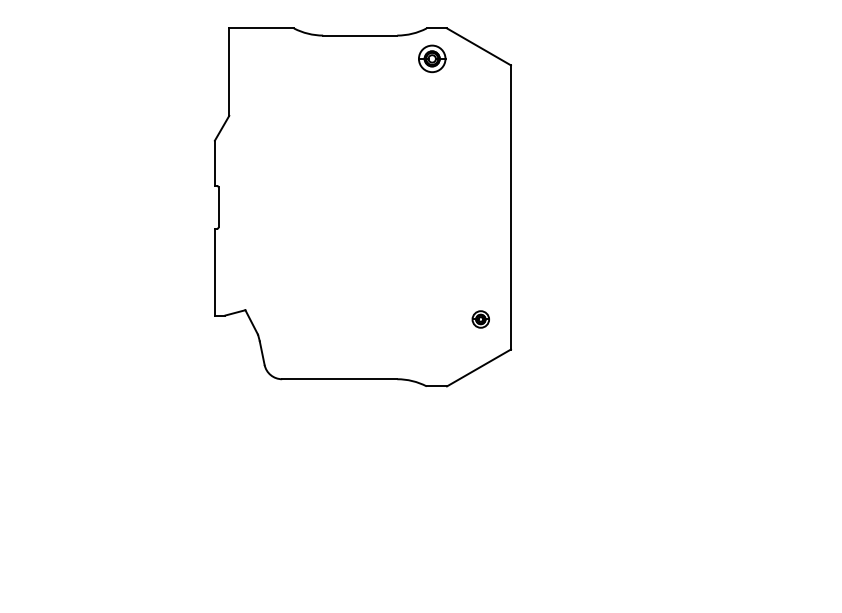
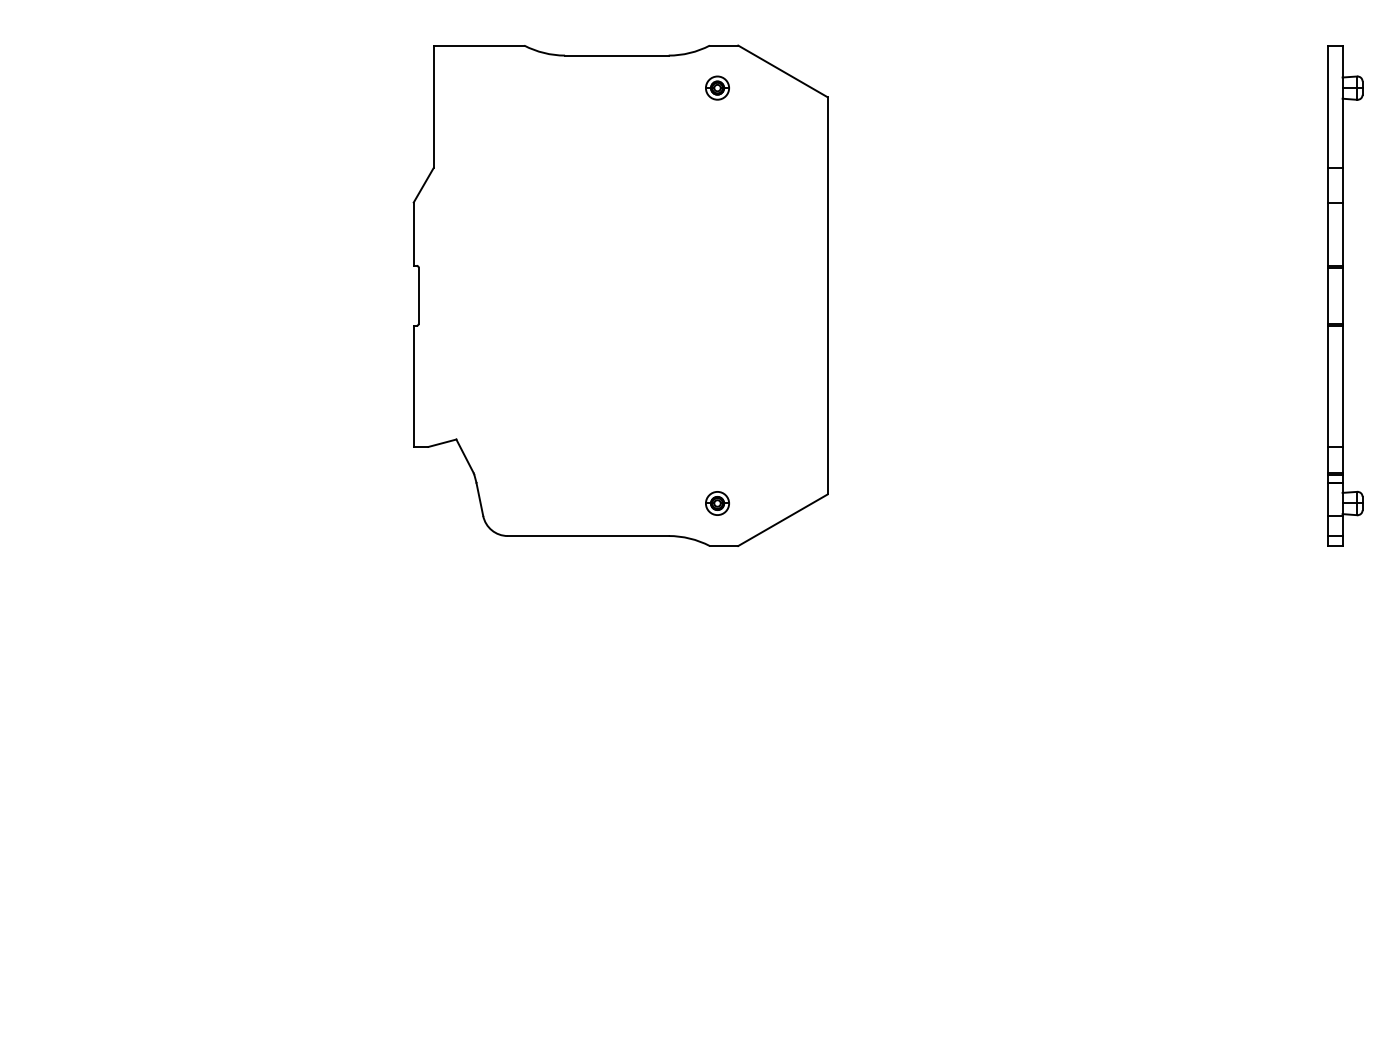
part: (432, 58) -> (717, 87), size x0.62
part: (480, 319) -> (717, 503), moved

